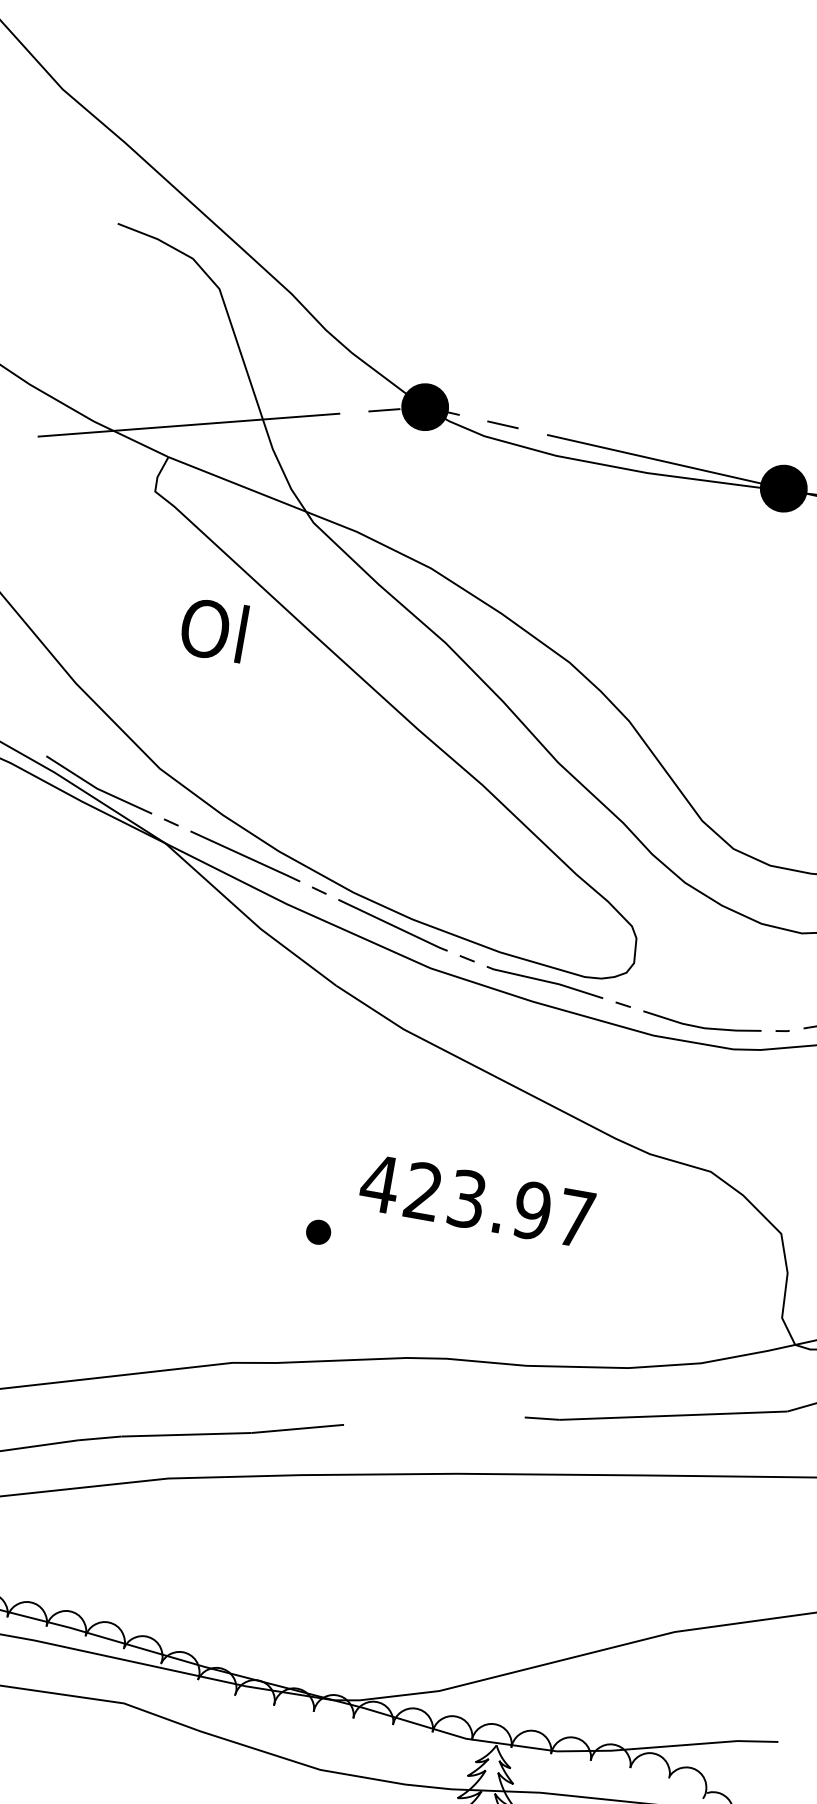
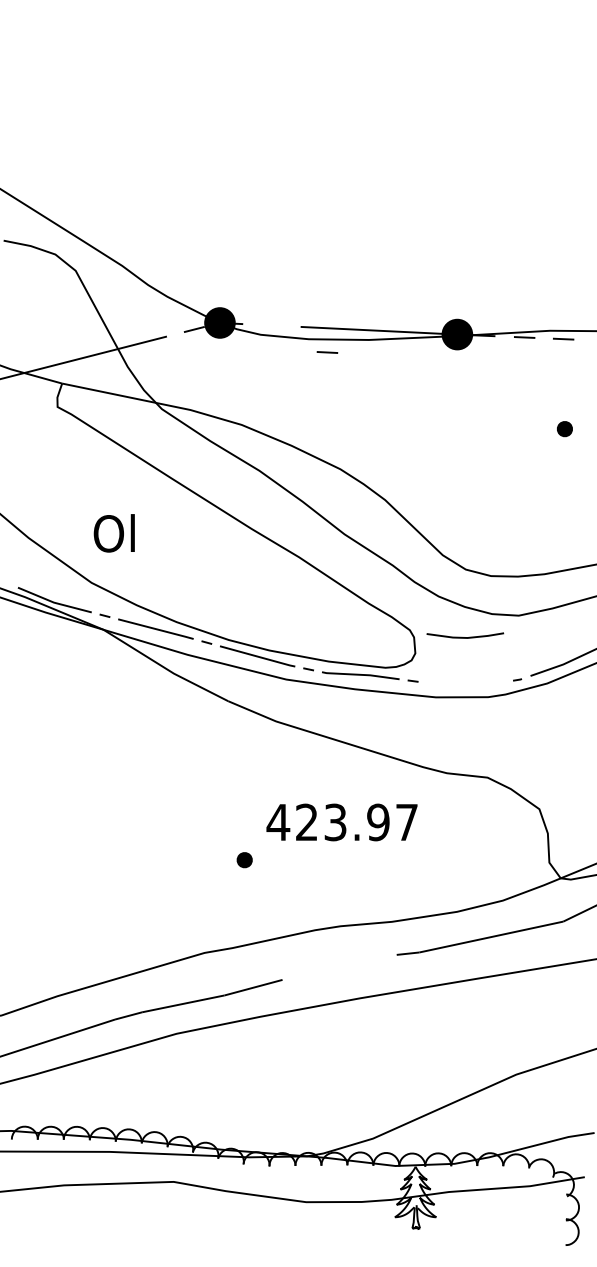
line: (503, 424) -> (327, 352), moved
text: (212, 629) -> (113, 533), moved
line: (701, 1027) -> (465, 637), moved

